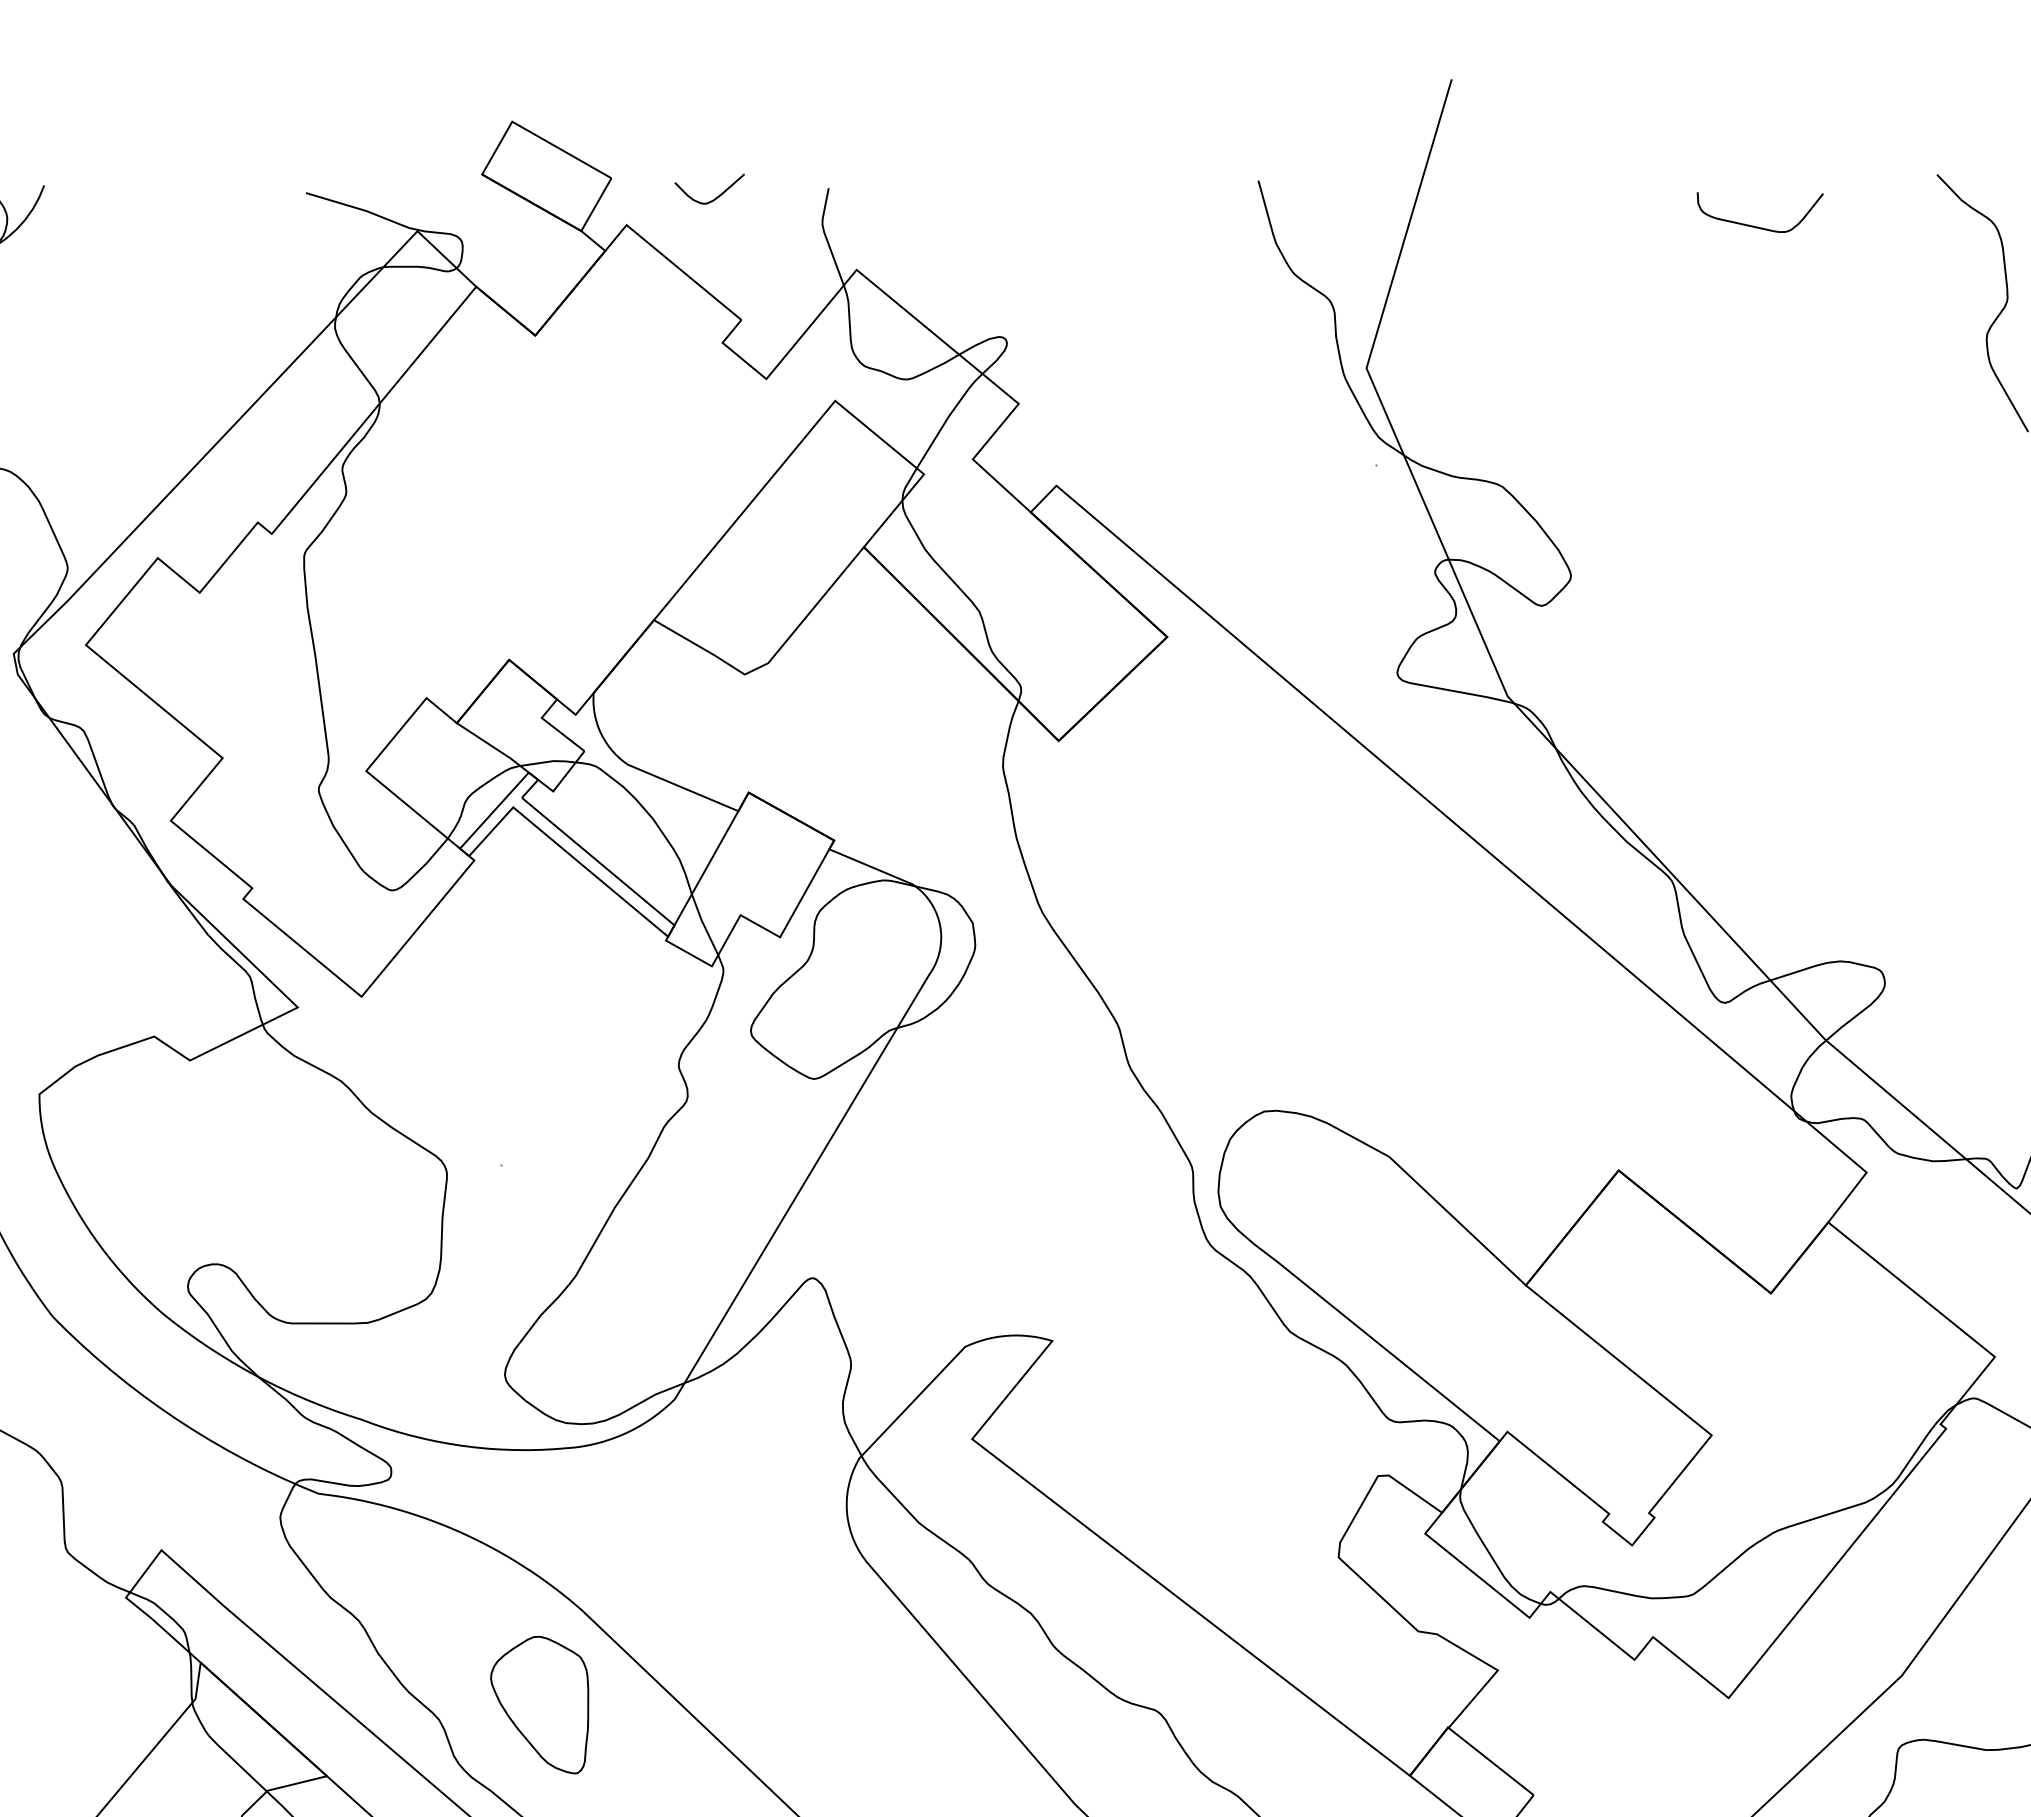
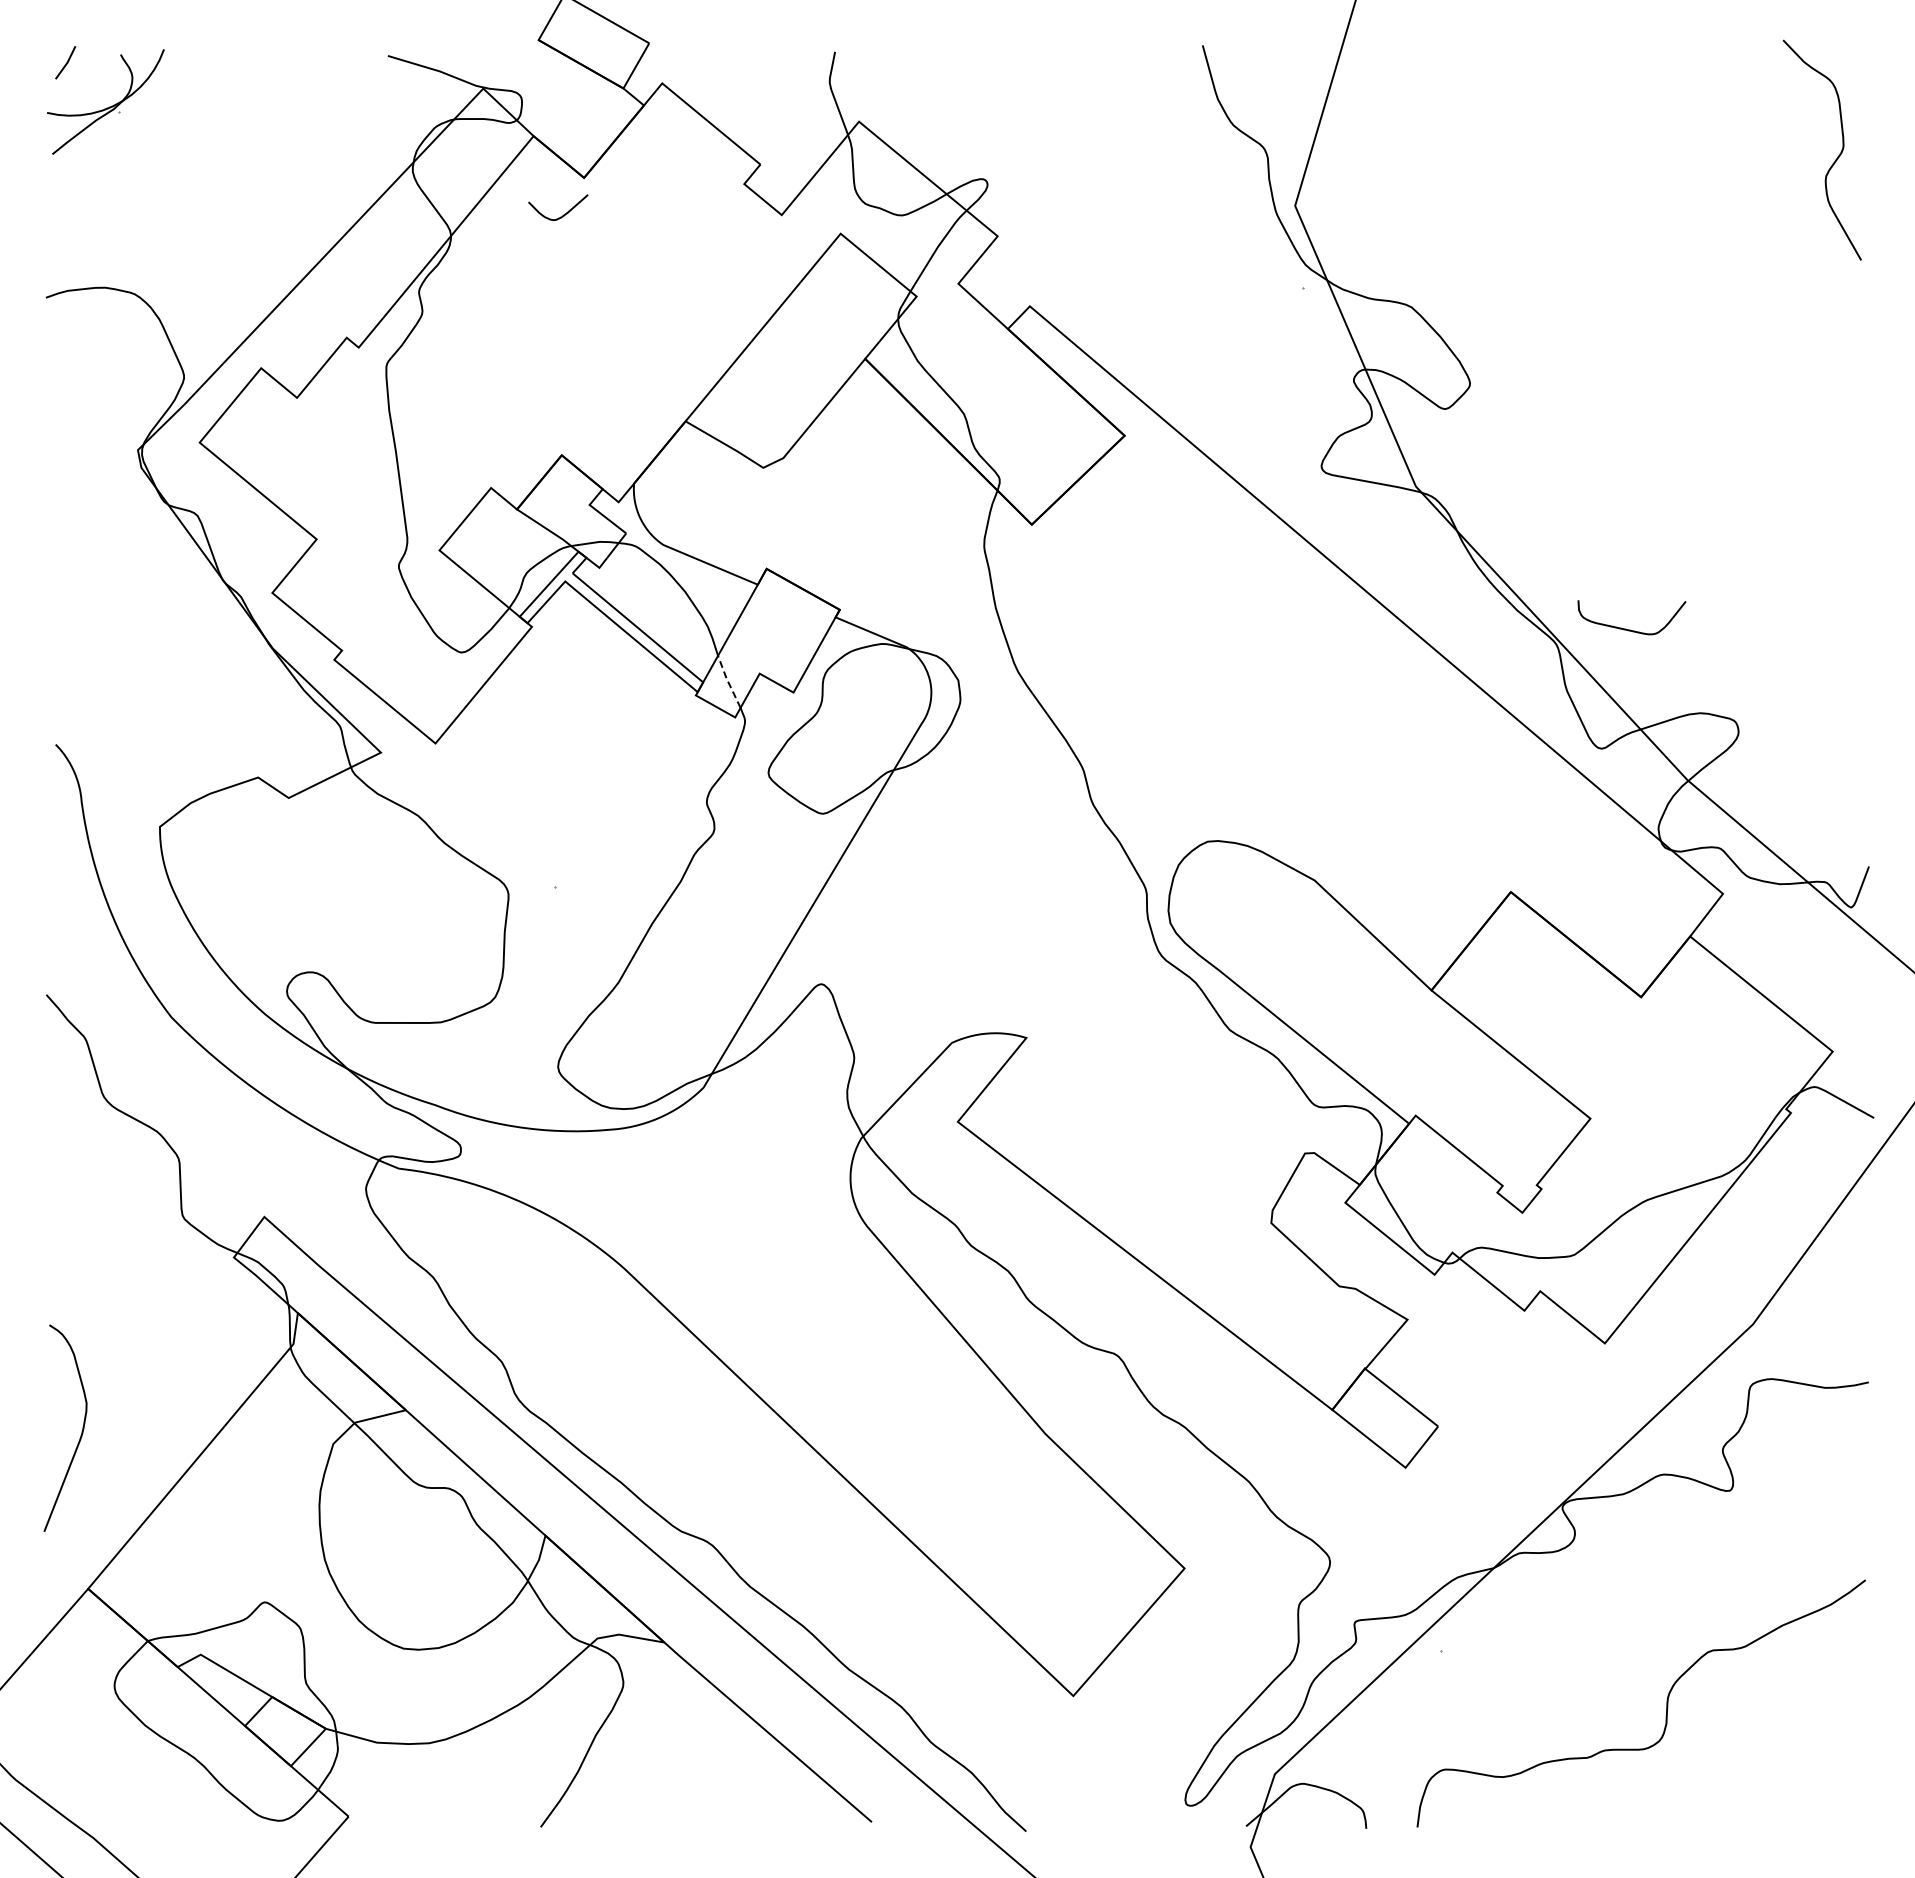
curve: (715, 197) -> (563, 214), moved
curve: (1758, 226) -> (1630, 629), moved
line: (702, 924) -> (727, 681), solid -> dashed
part: (539, 1705) -> (587, 1349), removed

